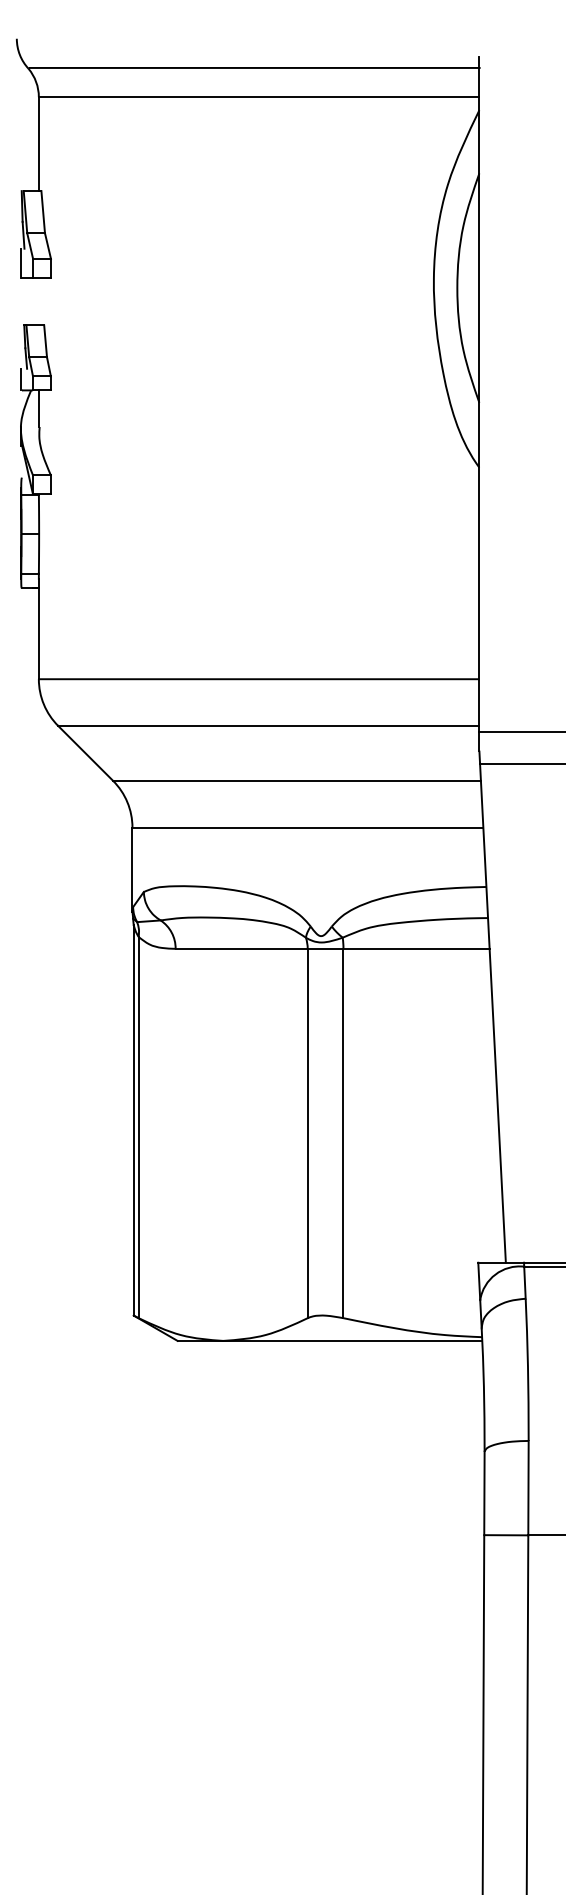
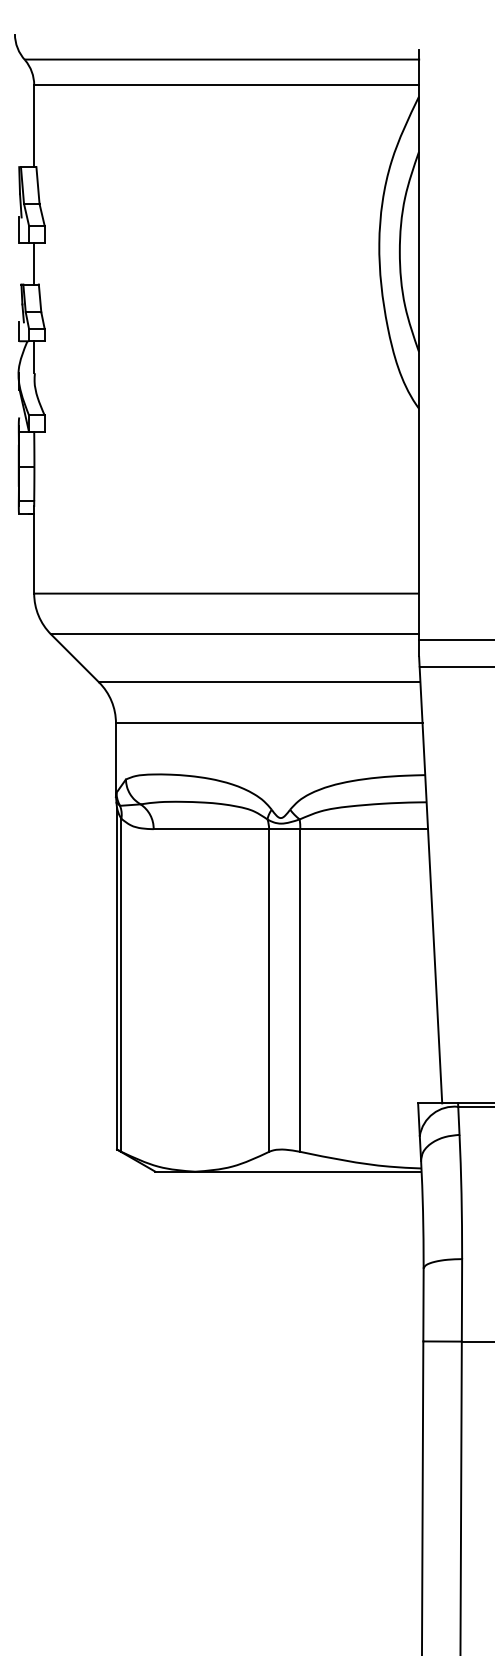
line: (38, 301) -> (33, 263), added

